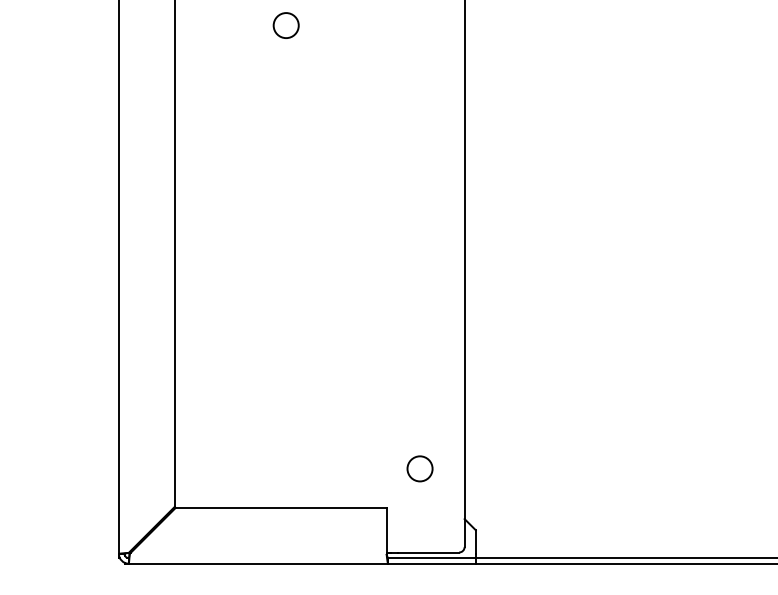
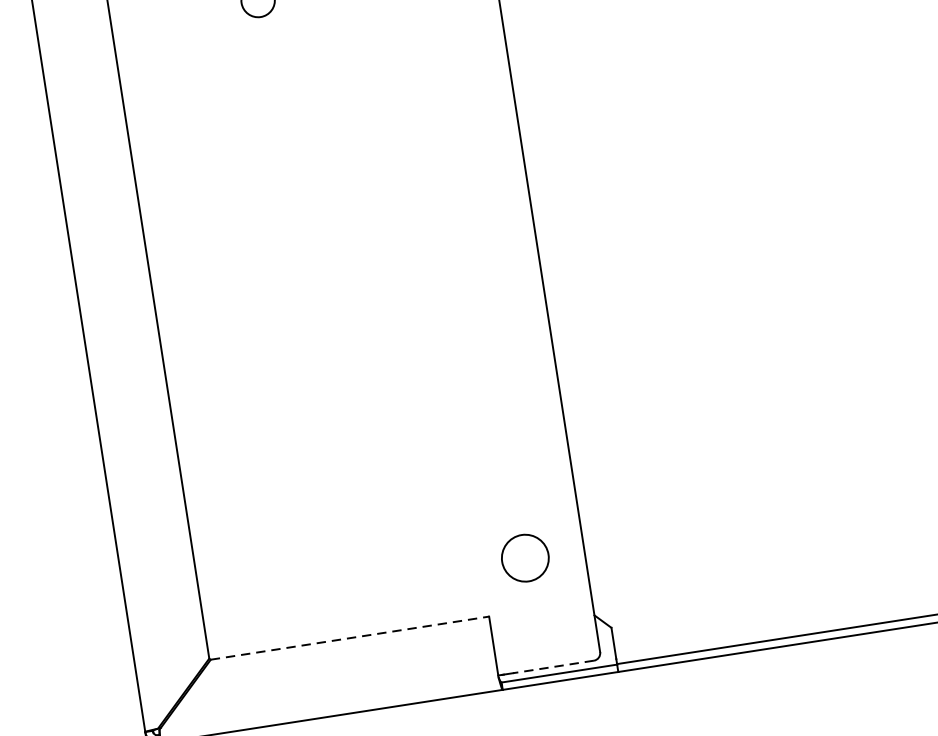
circle: (419, 468) -> (524, 557), size x1.4
line: (281, 507) -> (350, 637), solid -> dashed
line: (428, 552) -> (553, 666), solid -> dashed

